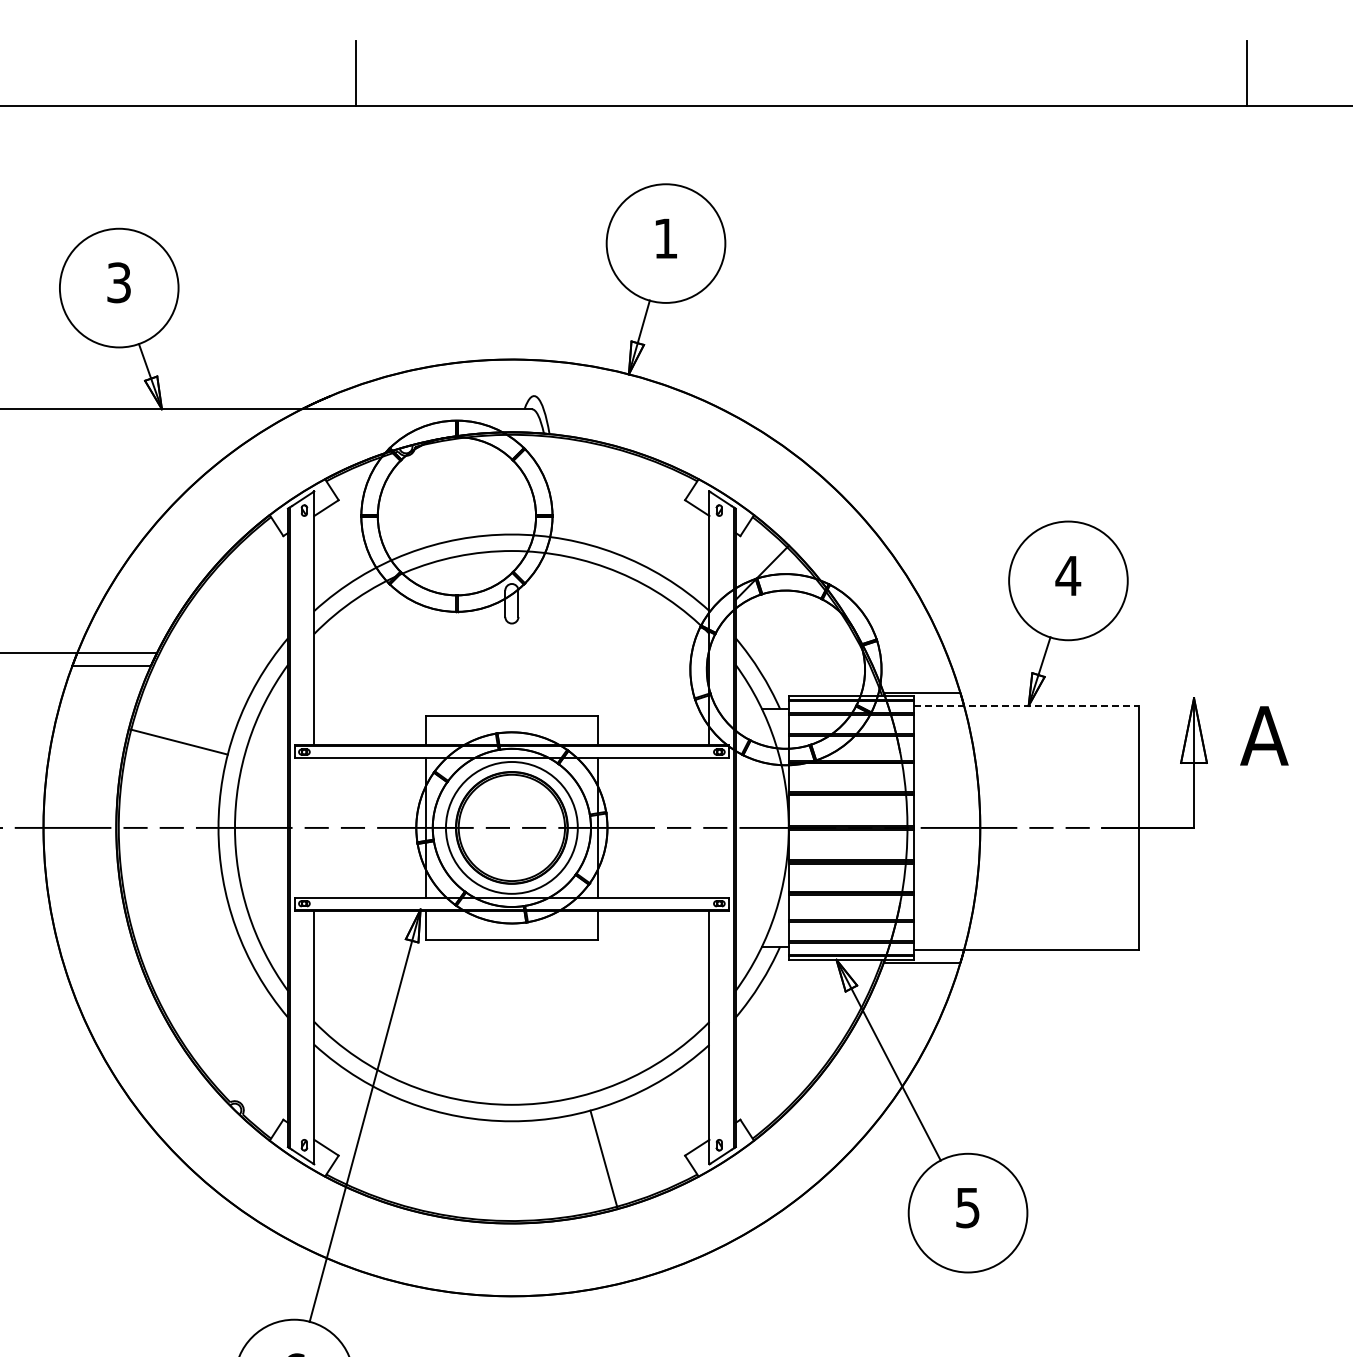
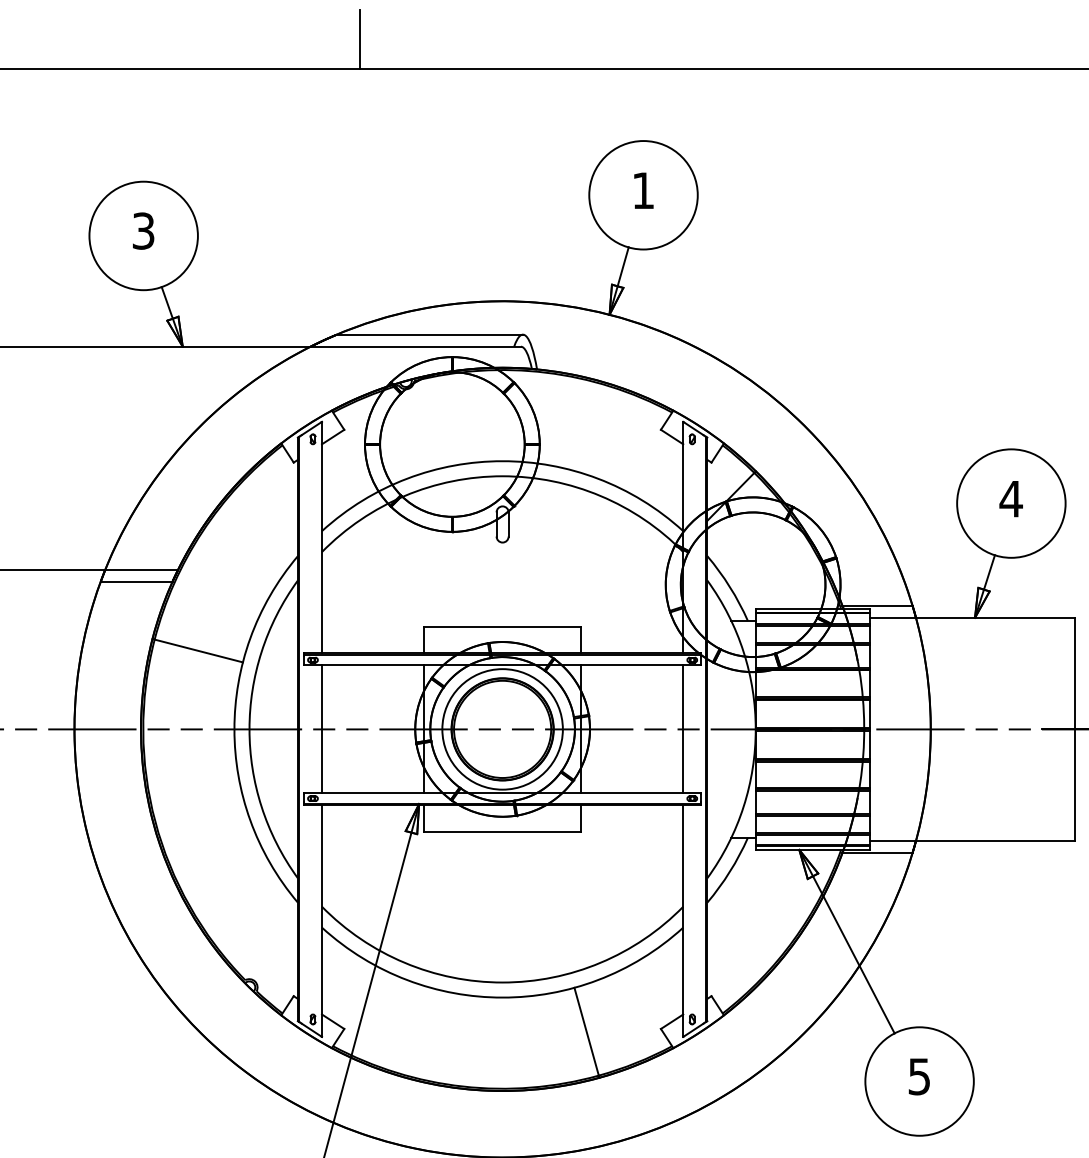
line: (432, 396) -> (430, 335), added
line: (1026, 705) -> (973, 617), dashed -> solid
line: (314, 827) -> (322, 729), added
line: (709, 827) -> (683, 729), added

